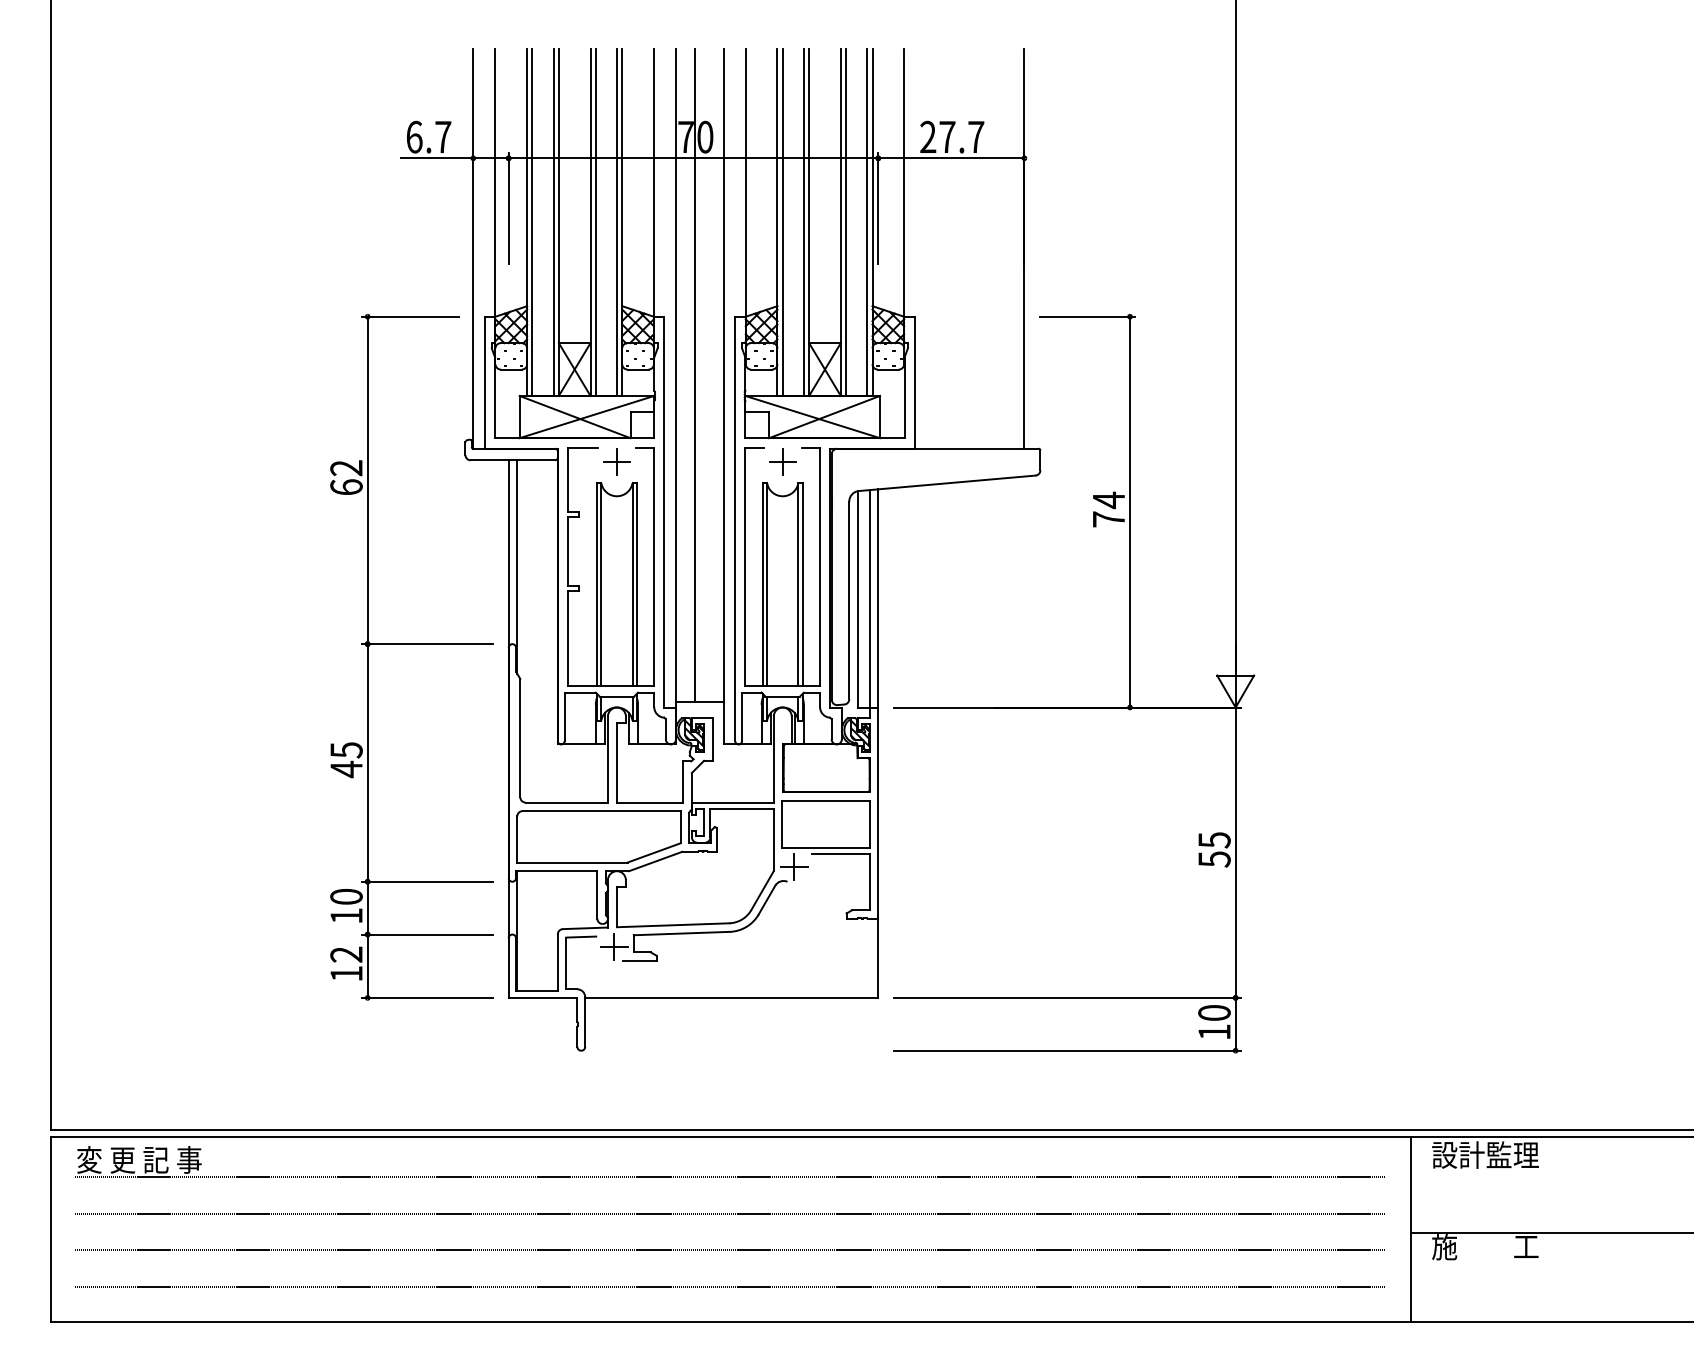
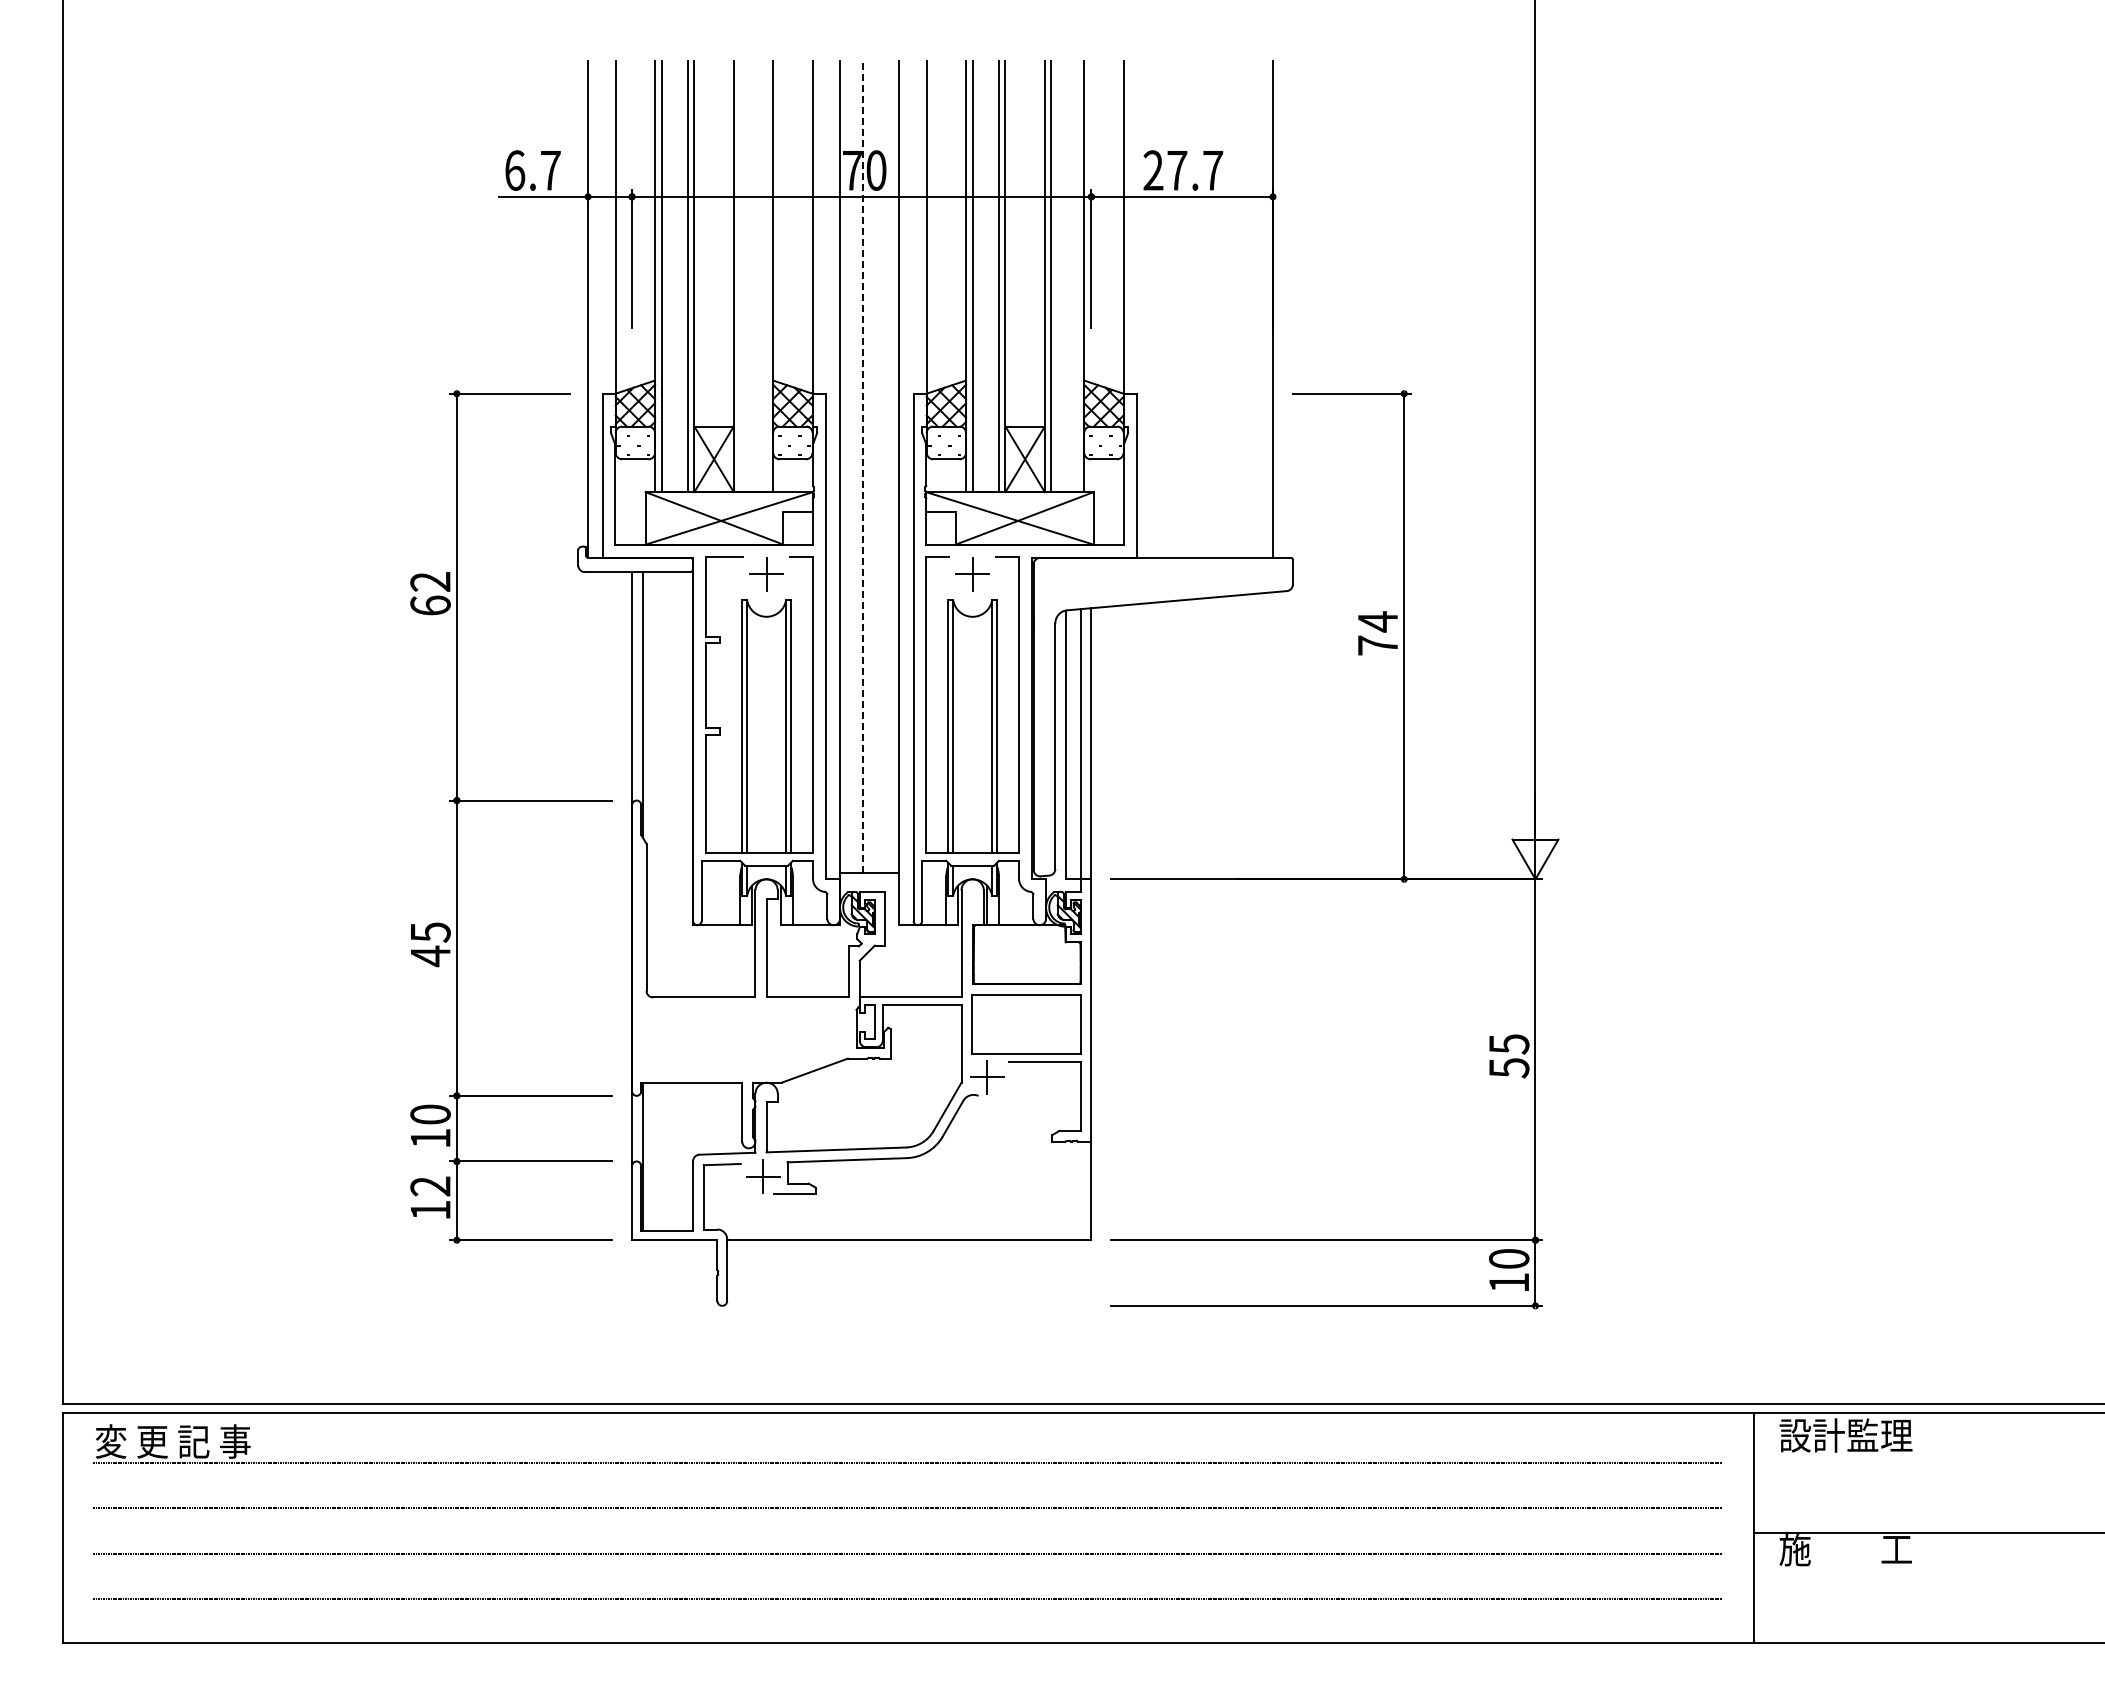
line: (595, 222) -> (740, 276), removed
line: (616, 222) -> (766, 276), removed
line: (867, 222) -> (1077, 276), removed
line: (694, 375) -> (863, 466), solid -> dashed
part: (599, 836) -> (744, 1039), removed

